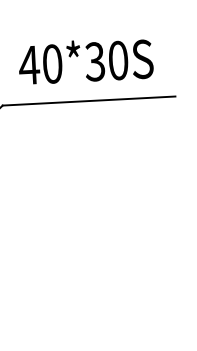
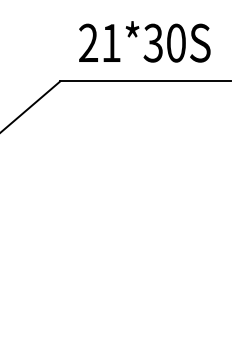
text: (40, 64) -> (99, 42), 40*30S -> 21*30S

